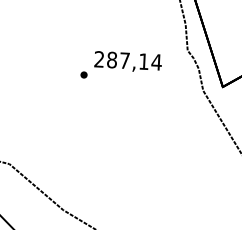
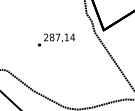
text: (121, 64) -> (56, 39), moved

